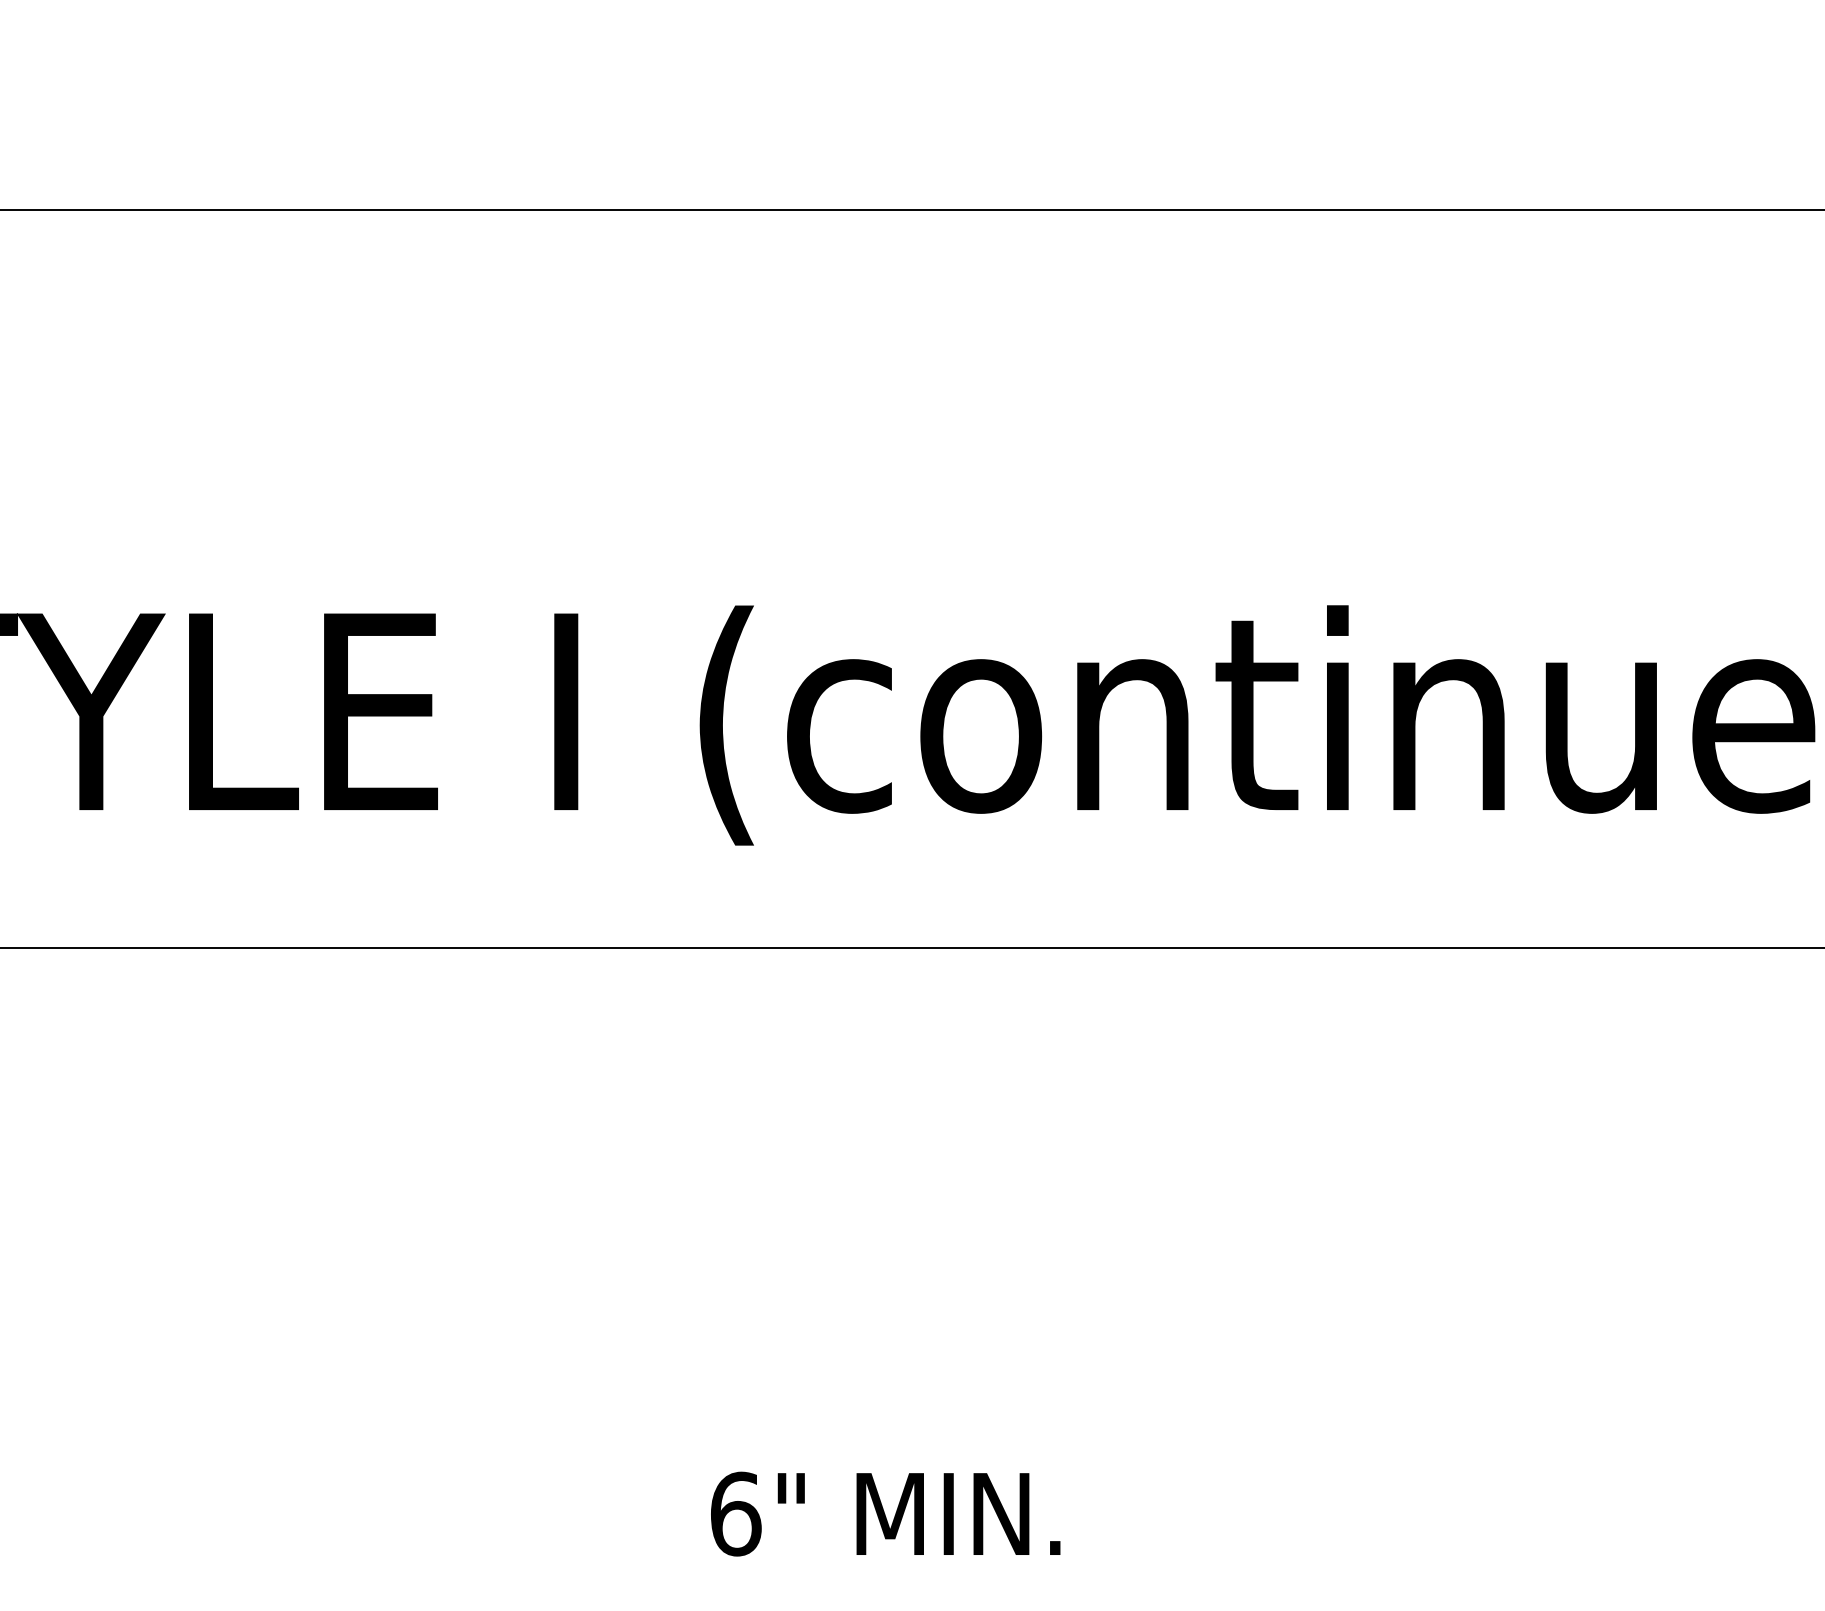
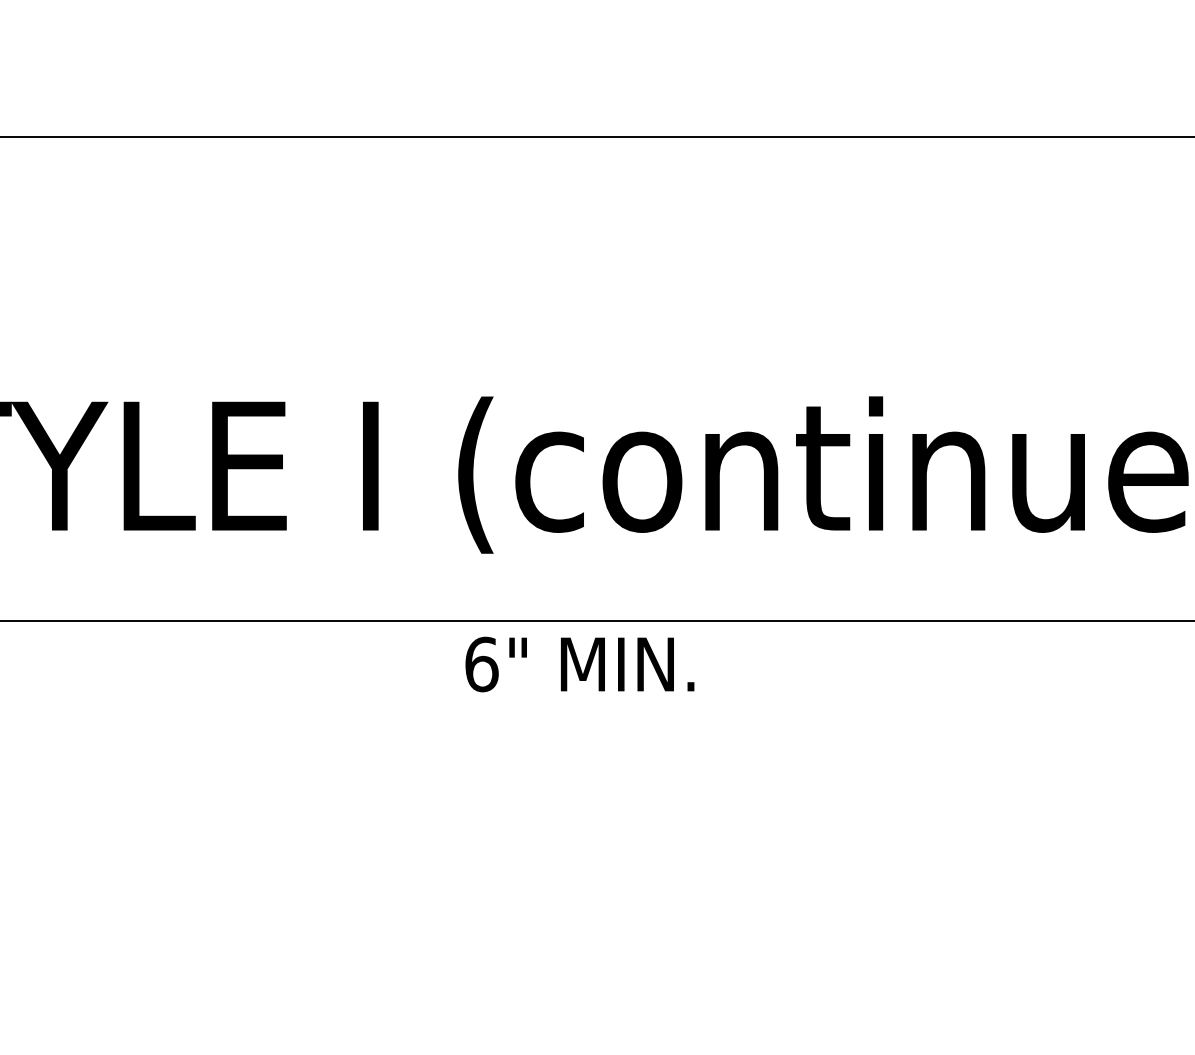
text: (885, 1514) -> (579, 664), moved

